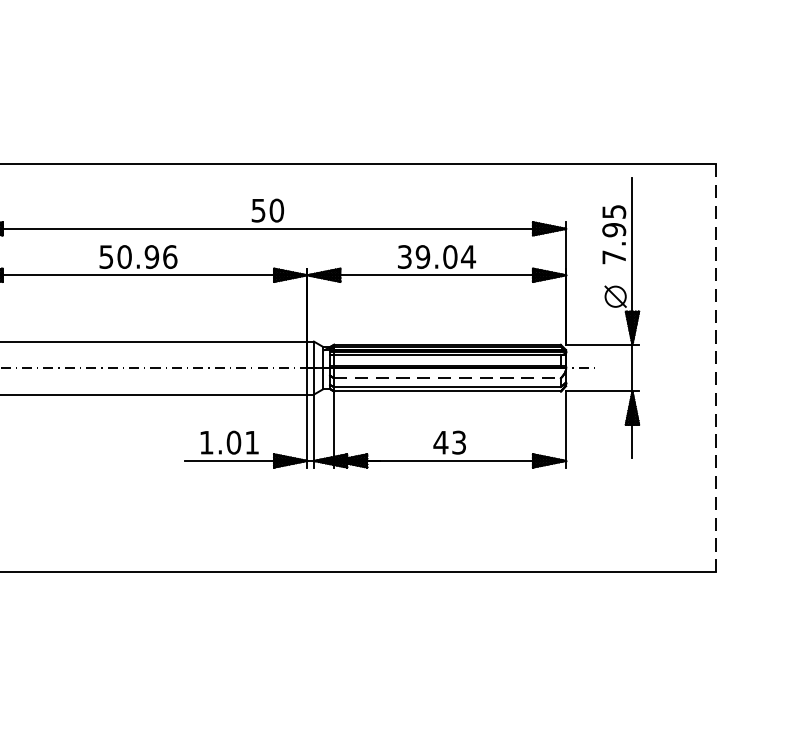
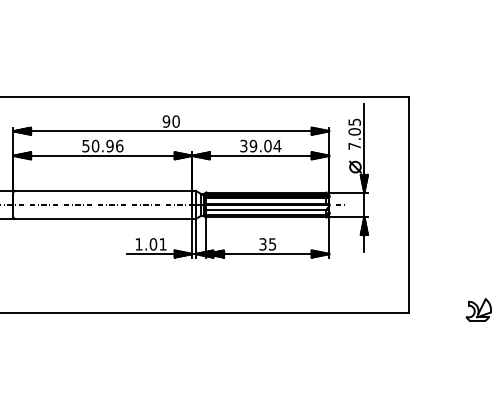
text: (258, 210) -> (166, 121), 50 -> 90
text: (613, 229) -> (354, 131), 7.95 -> 7.05
line: (715, 367) -> (408, 204), dashed -> solid
line: (447, 378) -> (266, 210), dashed -> solid
text: (449, 442) -> (267, 244), 43 -> 35

